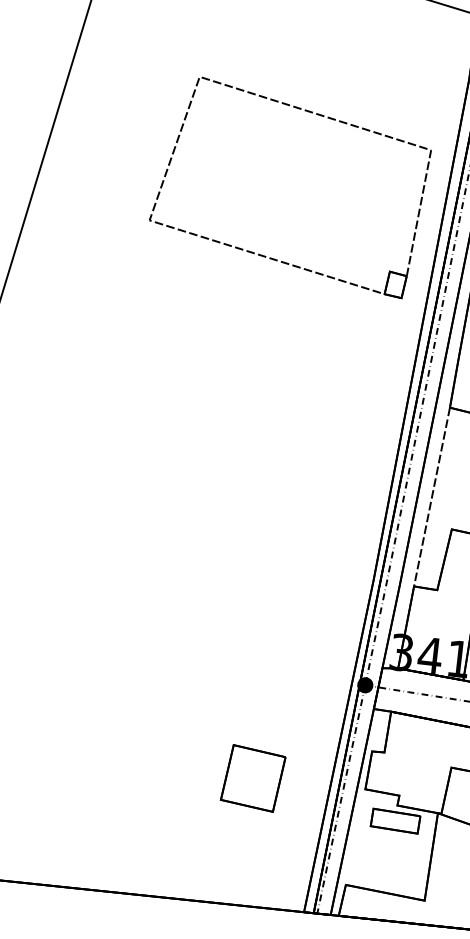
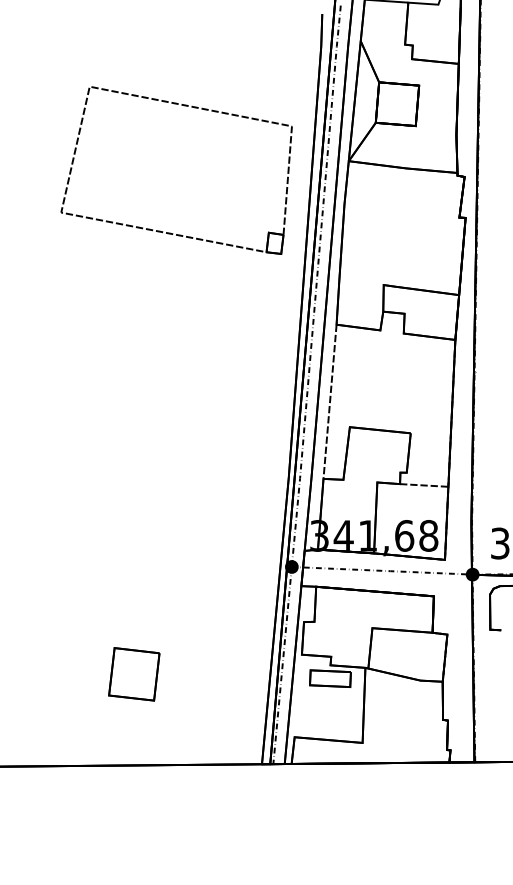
part: (263, 254) -> (160, 230), moved
part: (253, 778) -> (134, 674), moved

